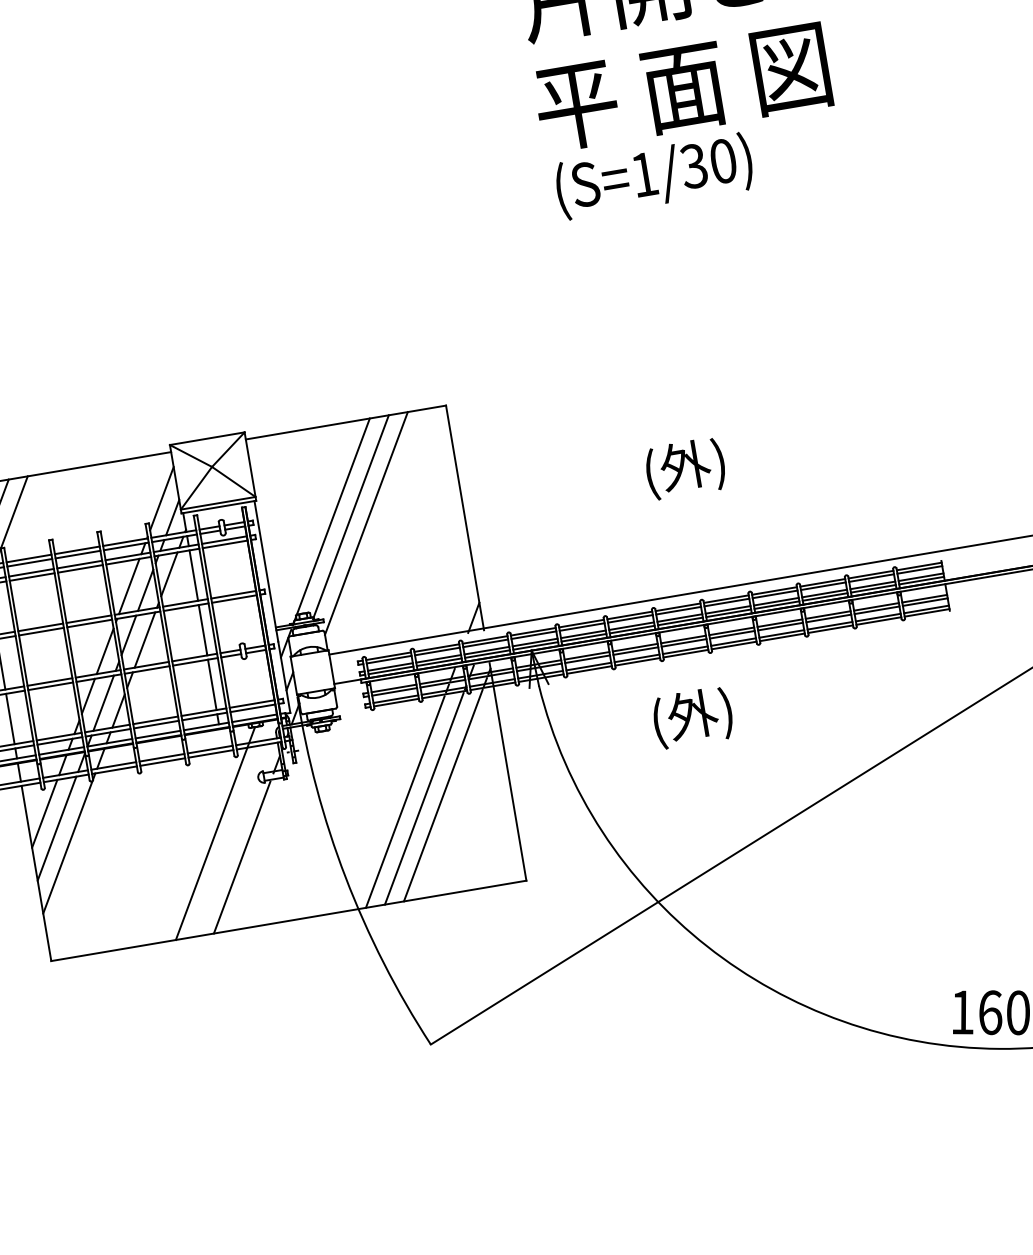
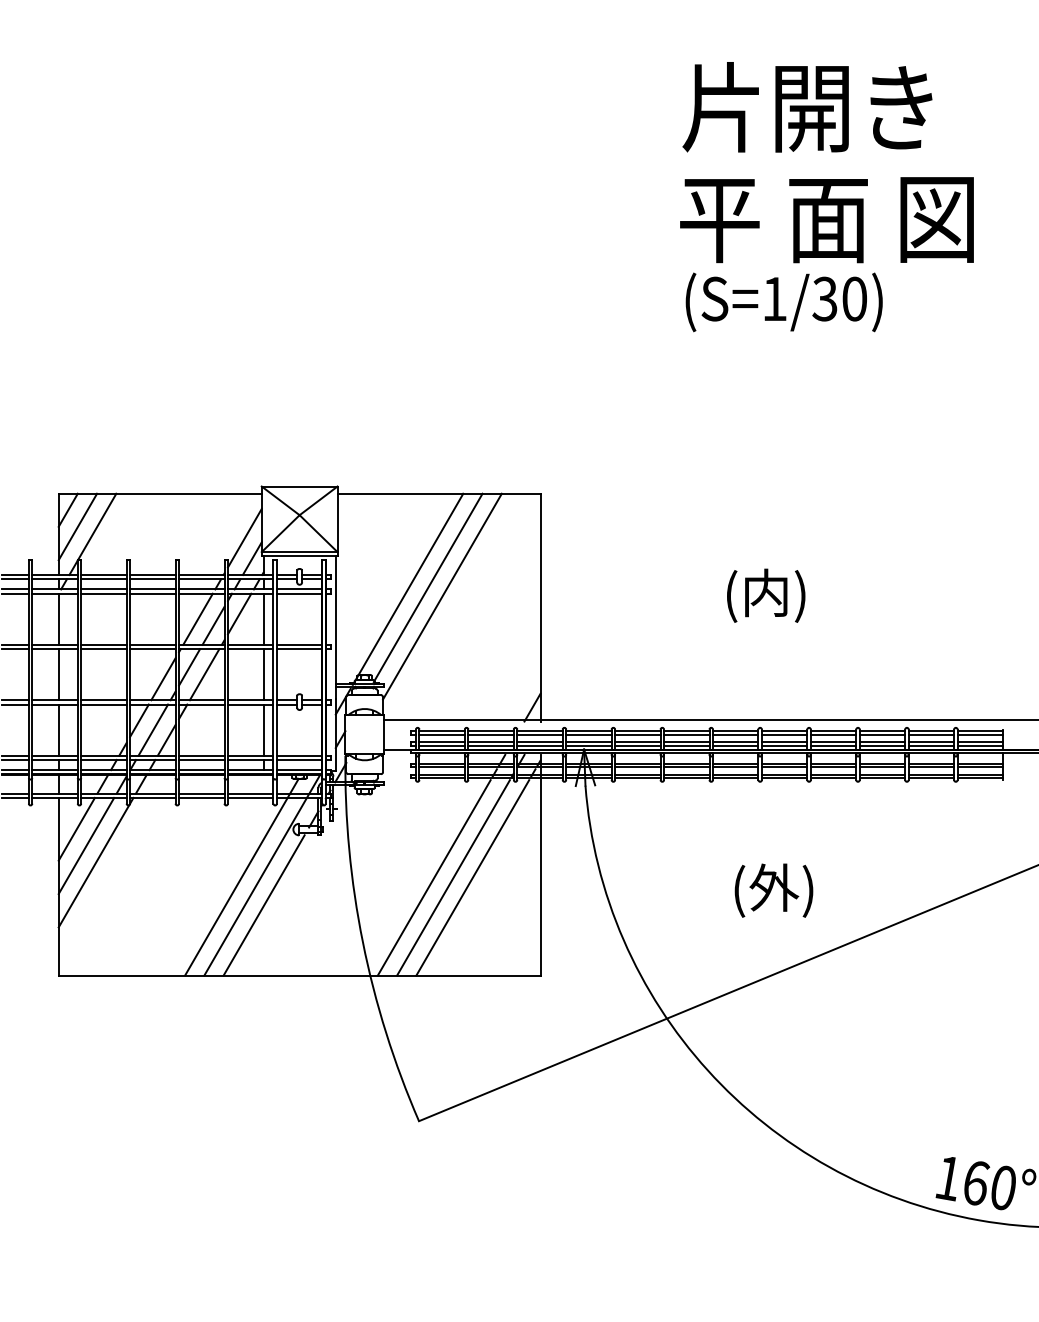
text: (685, 465) -> (766, 592), (外) -> (内)
text: (692, 717) -> (773, 890), moved
line: (235, 828) -> (262, 875), added

